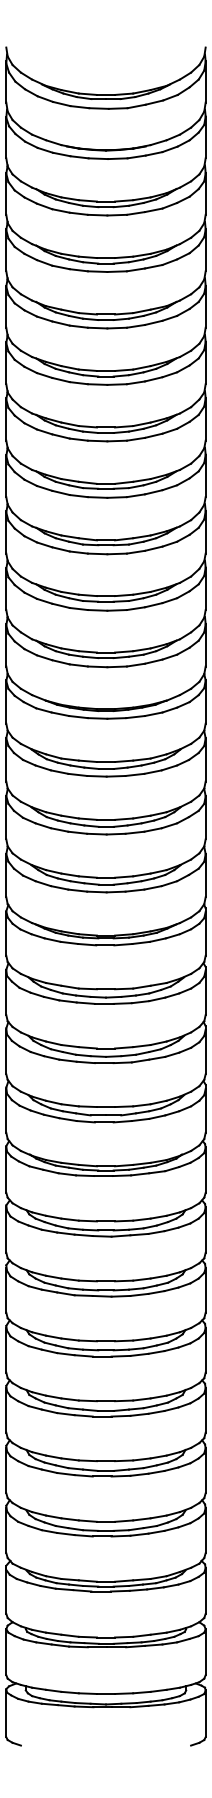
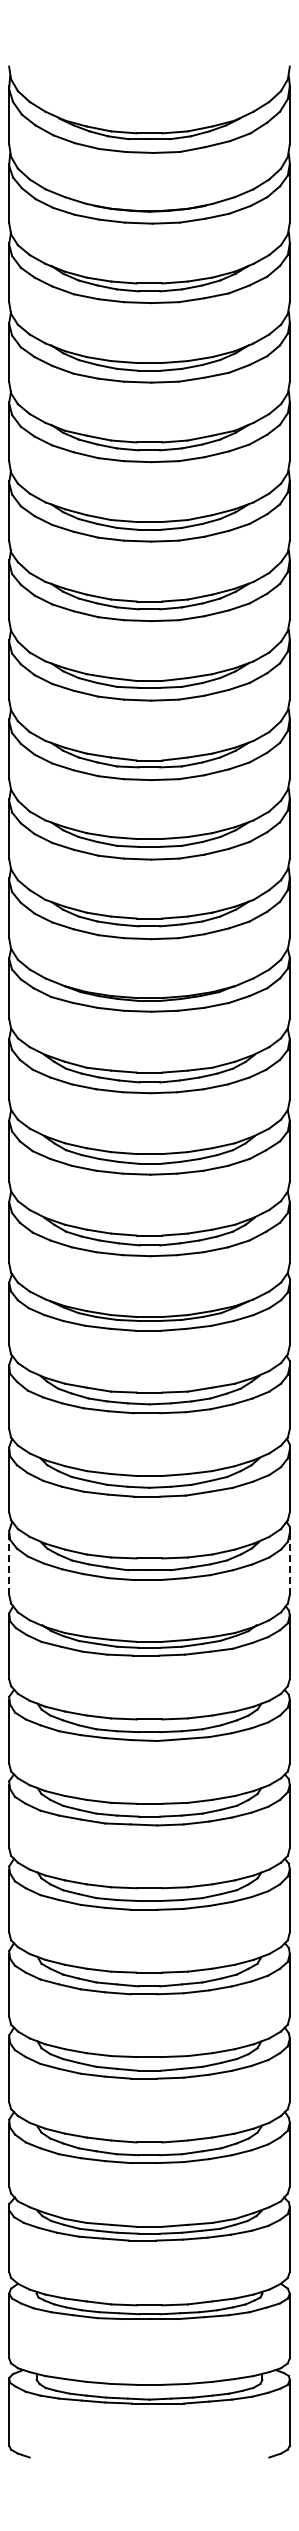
line: (6, 1110) -> (9, 1563), solid -> dashed
line: (205, 1110) -> (289, 1563), solid -> dashed

